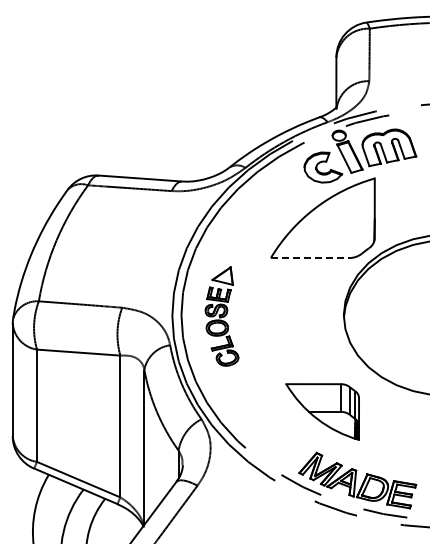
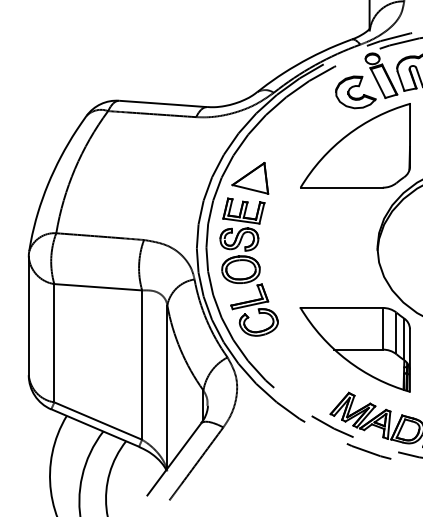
line: (310, 258) -> (342, 188), dashed -> solid
part: (221, 316) -> (248, 249), size x1.67
part: (322, 411) -> (354, 349), size x1.43

